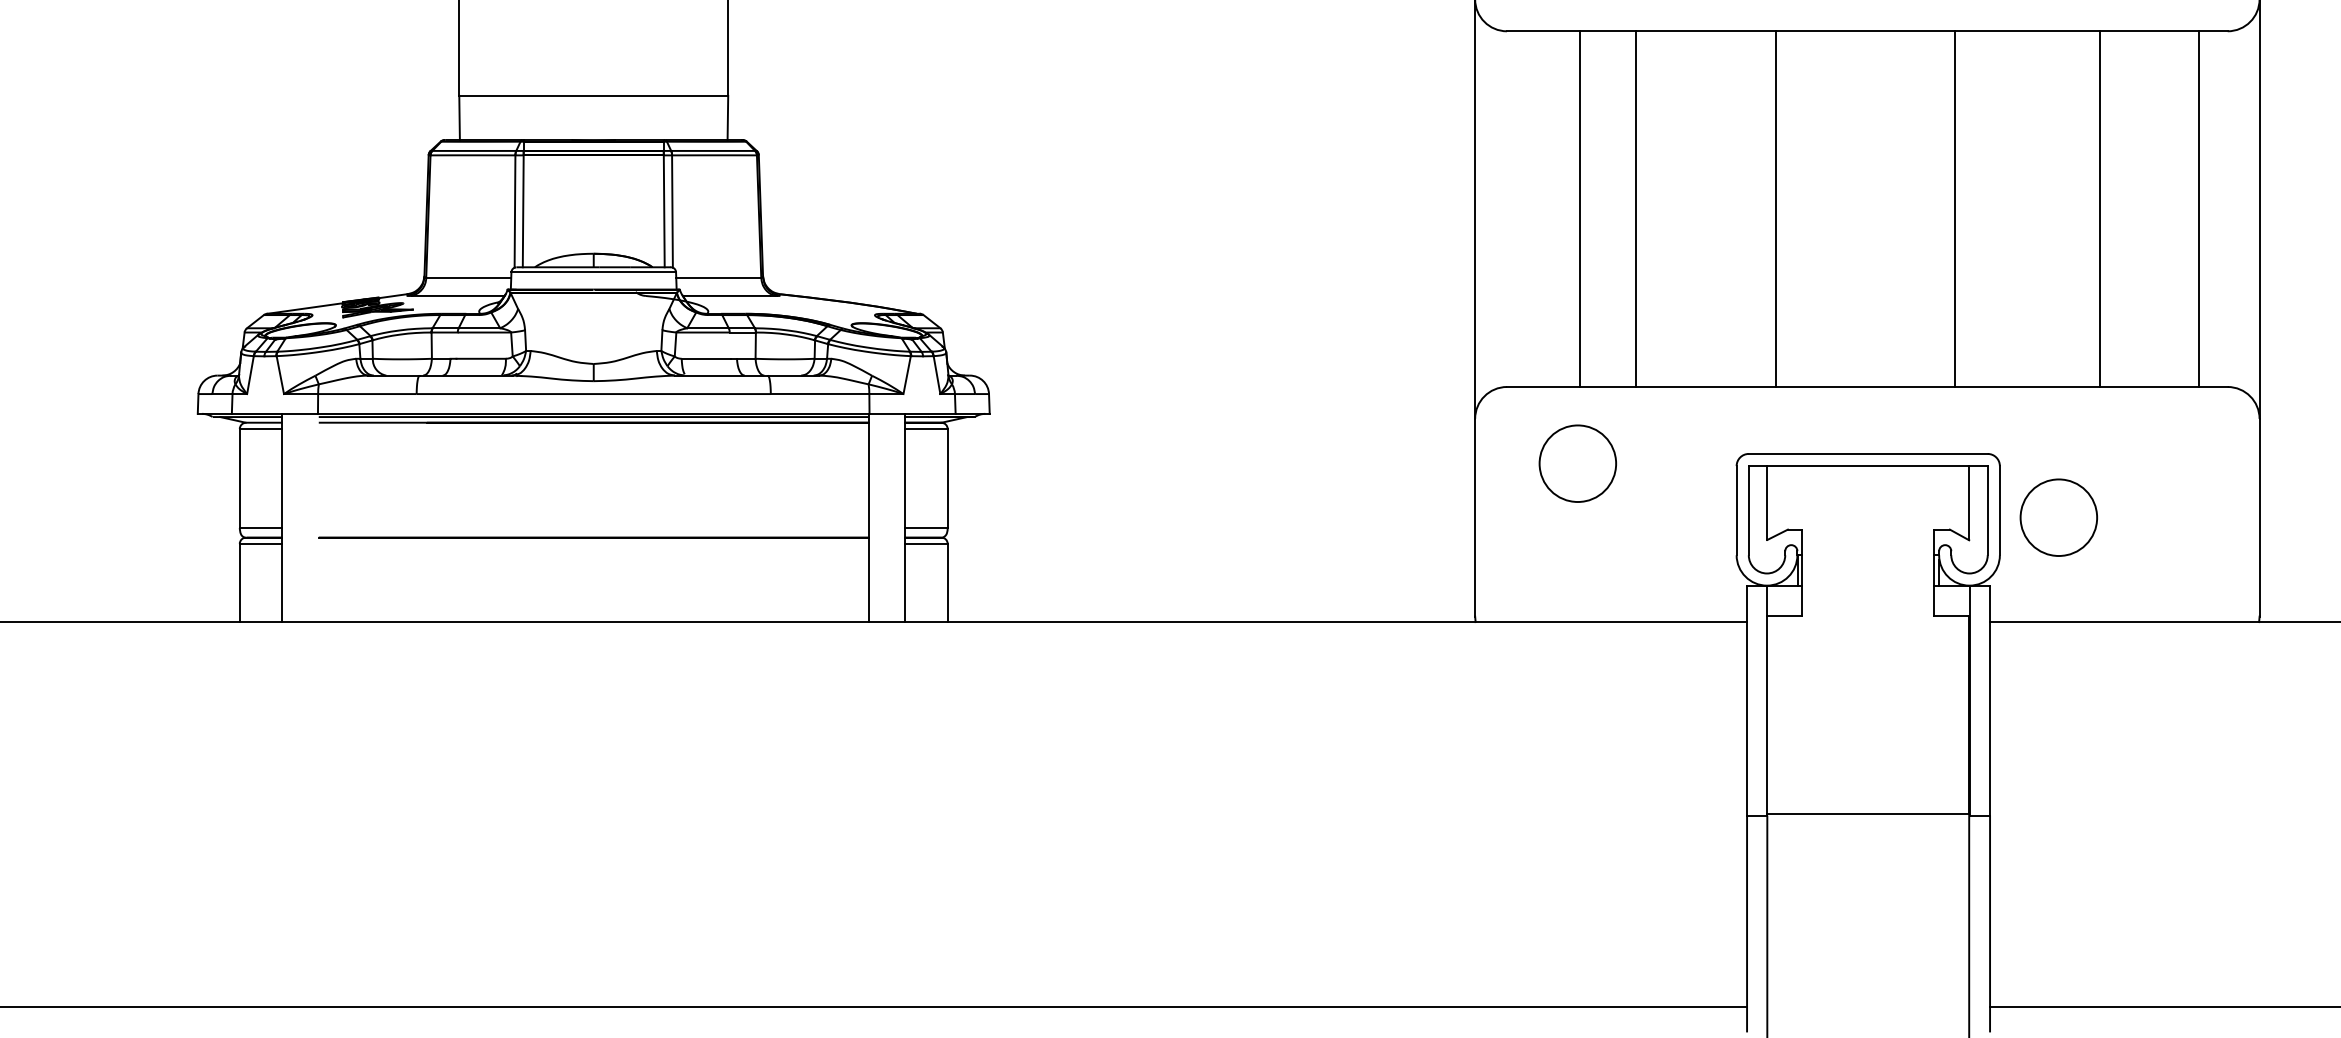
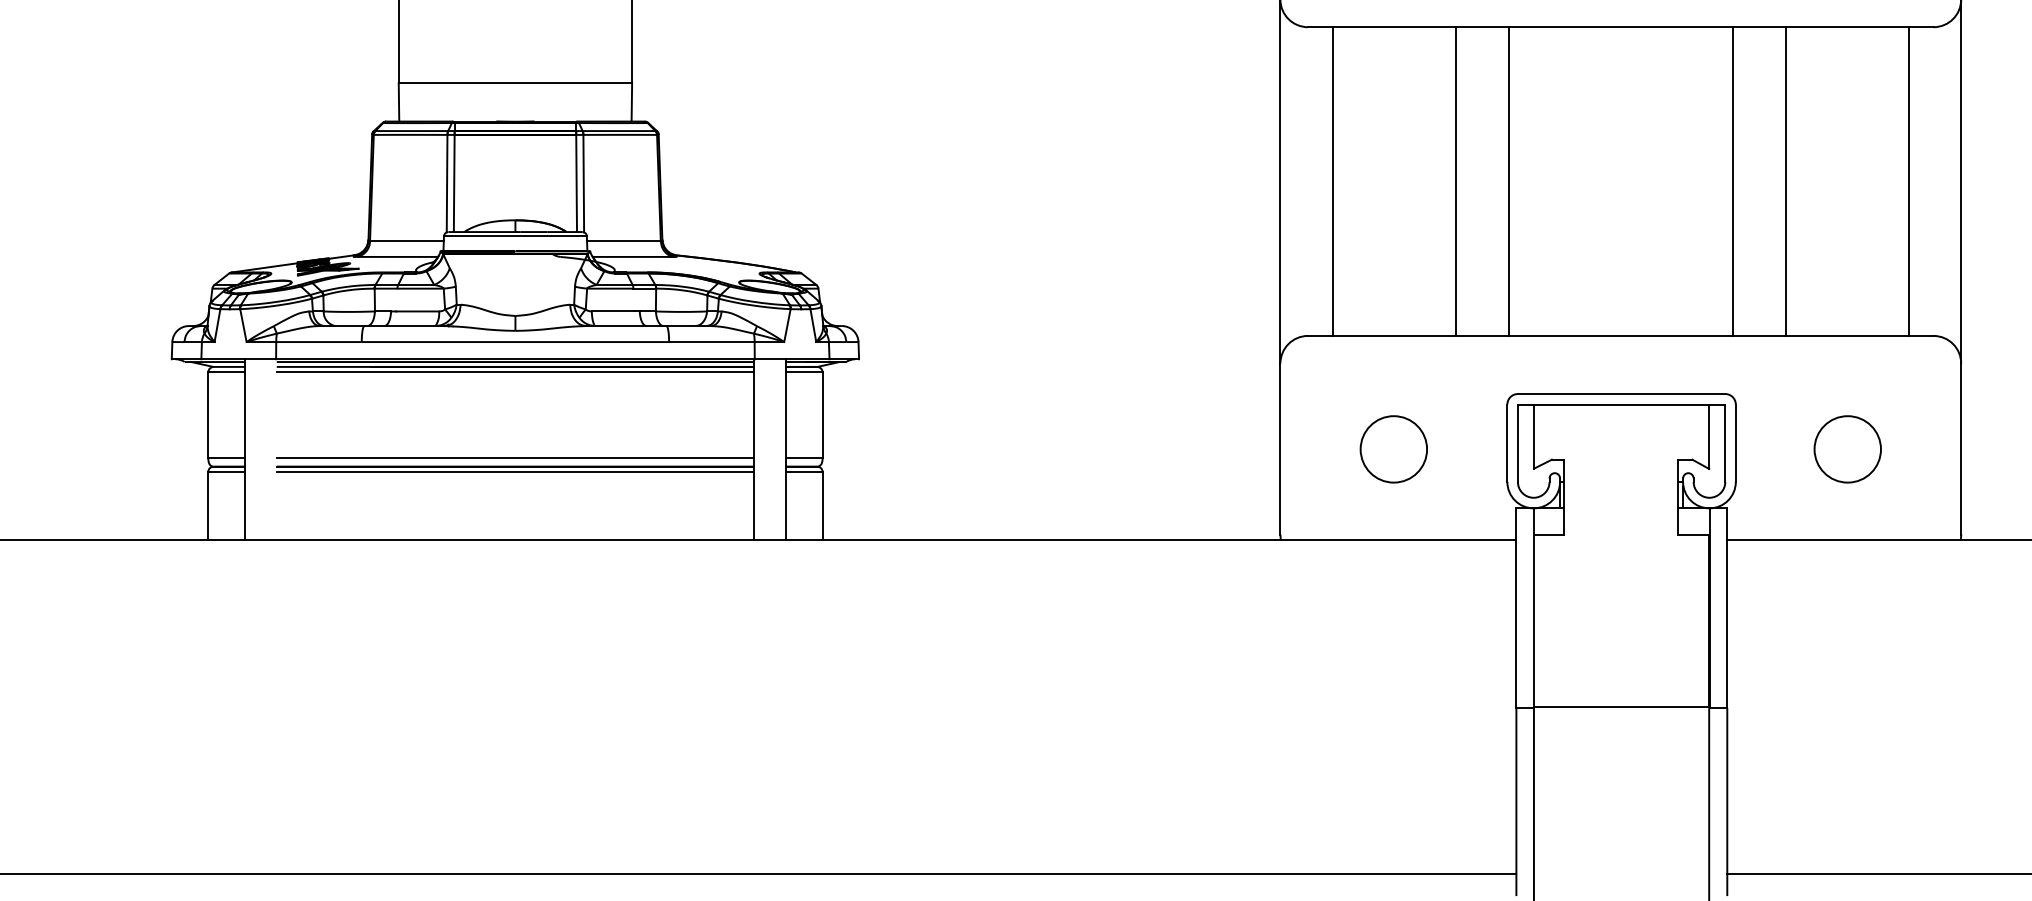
line: (1579, 209) -> (1332, 181), moved
line: (1635, 209) -> (1456, 181), moved
line: (1776, 209) -> (1508, 181), moved
line: (1955, 209) -> (1732, 181), moved
line: (2100, 209) -> (1785, 181), moved
line: (593, 429) -> (515, 372), added
circle: (1577, 463) -> (1393, 449), moved
circle: (2058, 517) -> (1847, 449), moved
line: (593, 527) -> (515, 457), added
line: (593, 543) -> (515, 471), added

